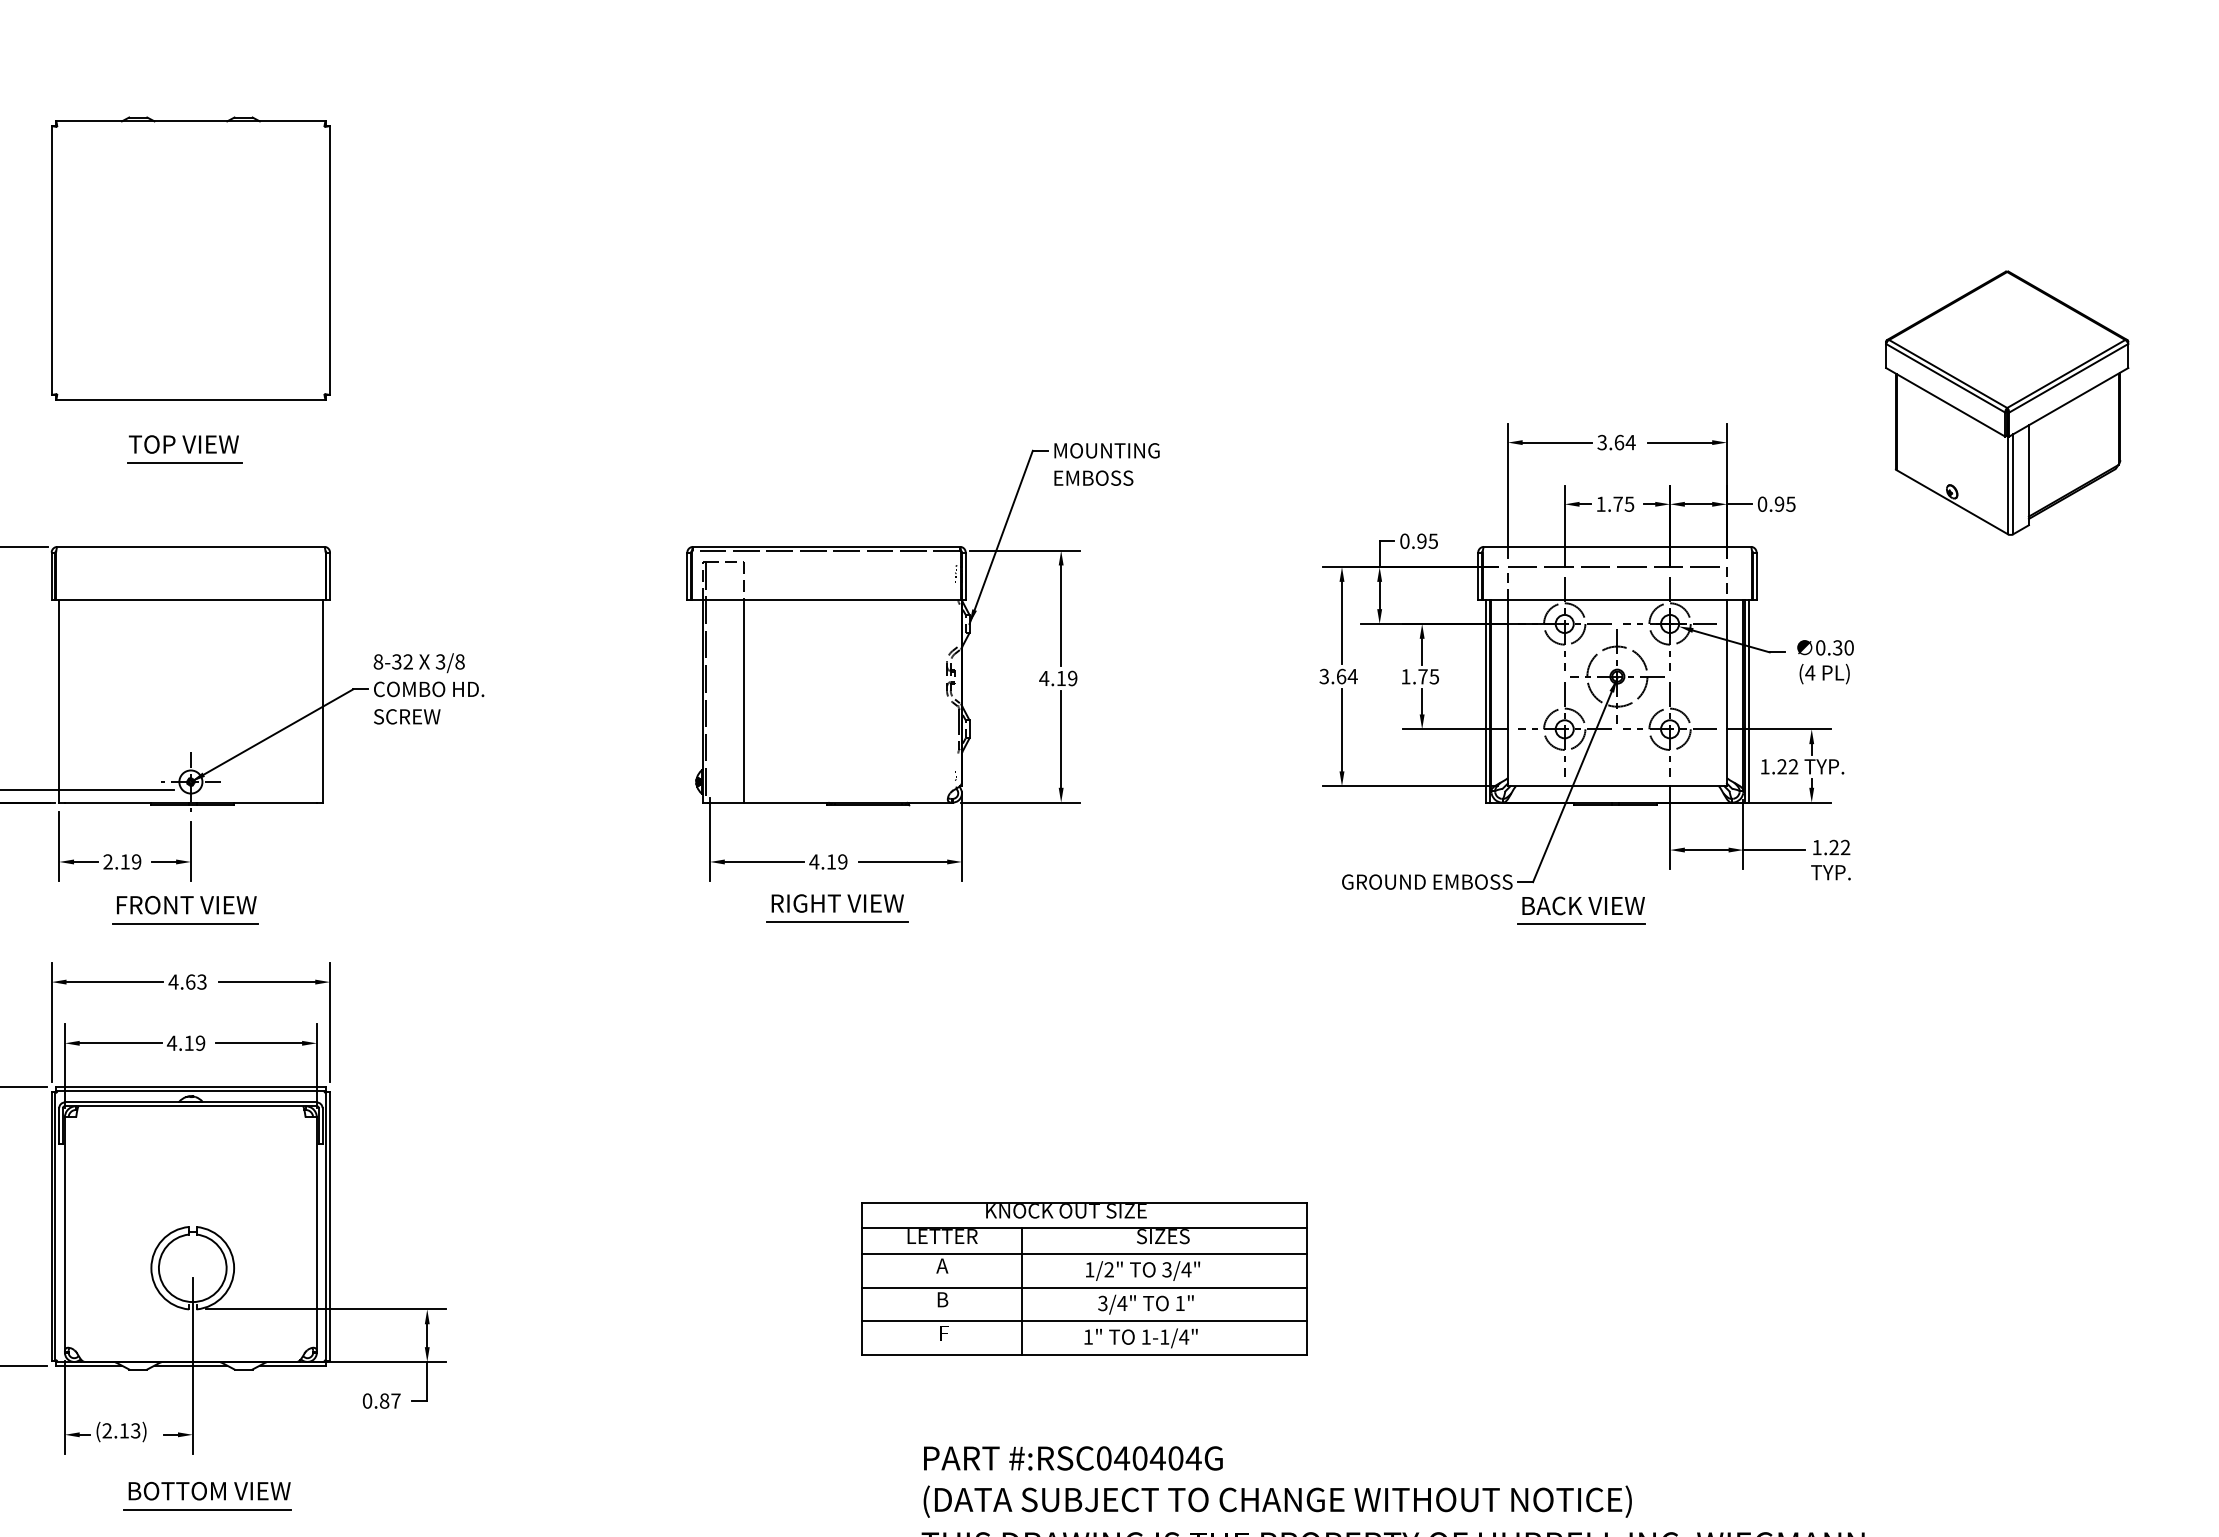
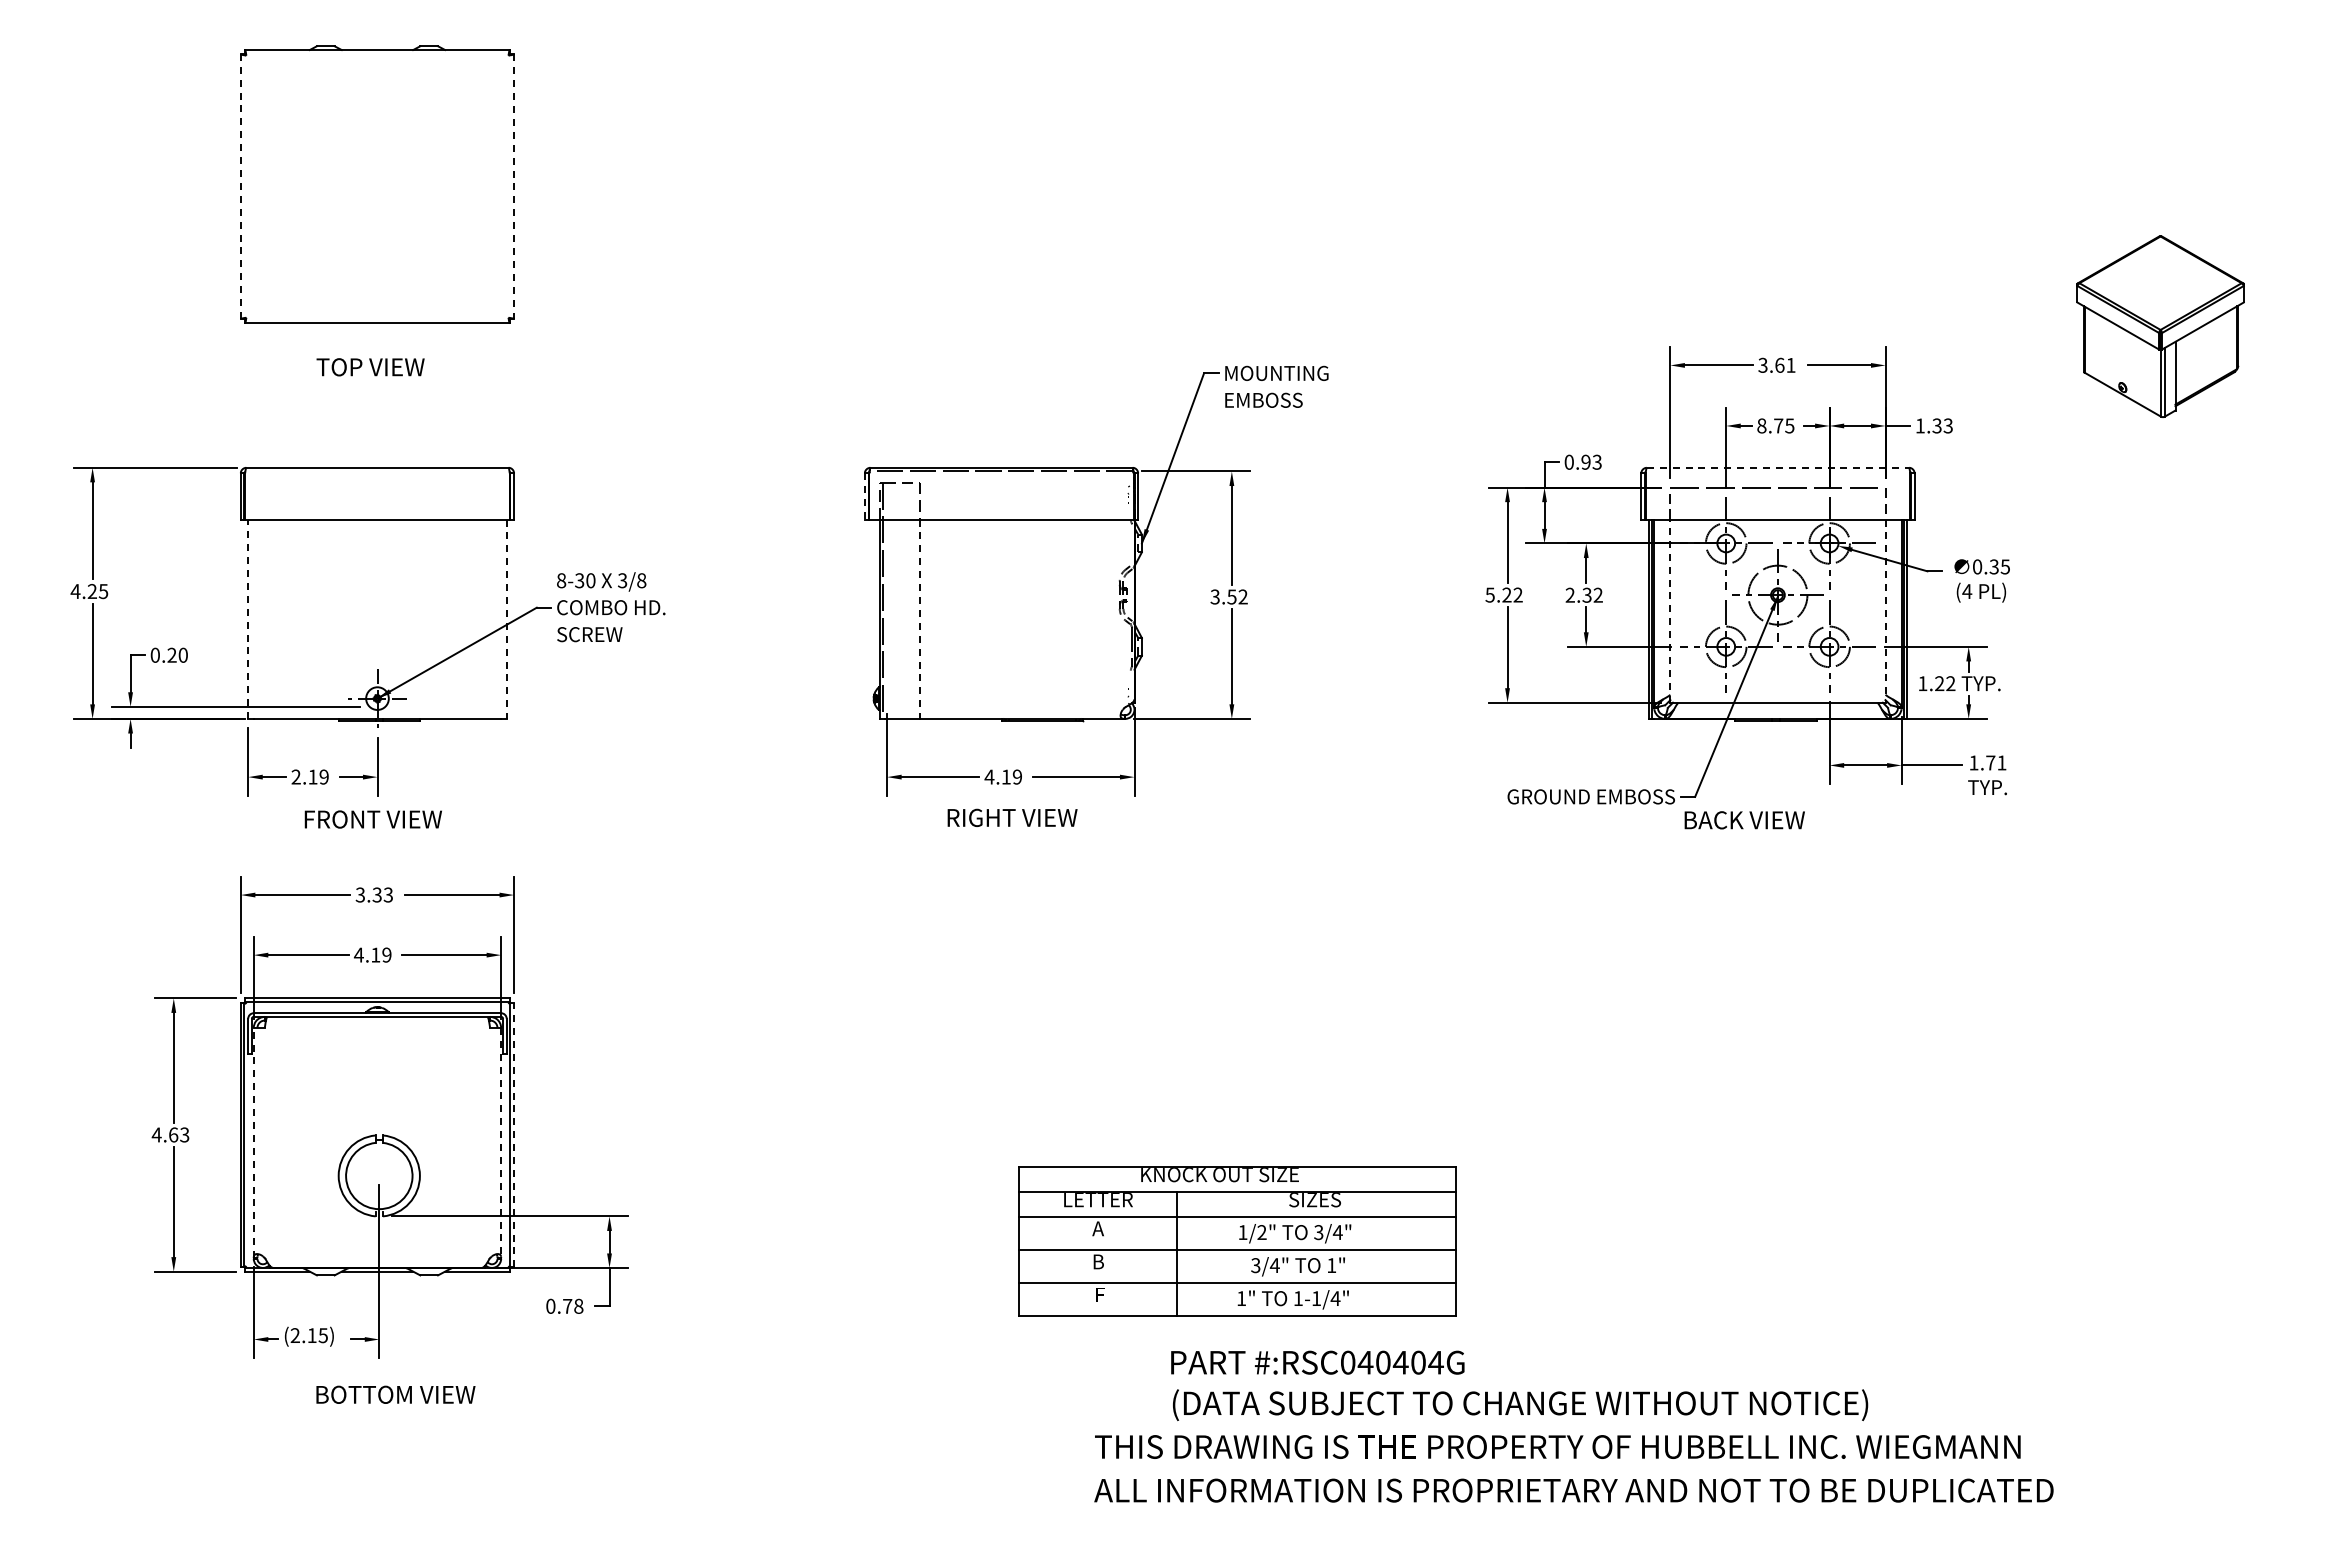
line: (51, 260) -> (240, 186), solid -> dashed
line: (330, 261) -> (514, 187), solid -> dashed
part: (2007, 402) -> (2160, 326), size x0.7
text: (1630, 442) -> (1790, 365), 3.64 -> 3.61
line: (184, 462) -> (371, 384), removed
text: (1600, 503) -> (1761, 425), 1.75 -> 8.75
text: (1775, 503) -> (1933, 425), 0.95 -> 1.33
text: (1433, 540) -> (1597, 461), 0.95 -> 0.93
line: (1617, 546) -> (1778, 467), solid -> dashed
line: (686, 576) -> (864, 496), solid -> dashed
text: (1849, 647) -> (2005, 566), 0.30 -> 0.35
text: (407, 661) -> (590, 580), 8-32 -> 8-30
text: (1338, 675) -> (1504, 594), 3.64 -> 5.22
text: (1419, 675) -> (1583, 594), 1.75 -> 2.32
text: (1057, 677) -> (1228, 596), 4.19 -> 3.52
line: (1507, 693) -> (1670, 611), solid -> dashed
line: (1726, 693) -> (1885, 611), solid -> dashed
line: (59, 701) -> (248, 619), solid -> dashed
line: (322, 701) -> (506, 619), solid -> dashed
line: (744, 701) -> (920, 619), solid -> dashed
text: (1840, 847) -> (1996, 762), 1.22 -> 1.71
line: (837, 921) -> (1012, 835), removed
line: (184, 923) -> (371, 837), removed
line: (1581, 924) -> (1742, 838), removed
text: (181, 981) -> (368, 894), 4.63 -> 3.33
line: (330, 1226) -> (514, 1134), solid -> dashed
line: (64, 1234) -> (253, 1142), solid -> dashed
line: (317, 1235) -> (501, 1143), solid -> dashed
part: (1084, 1278) -> (1237, 1241), moved
text: (390, 1400) -> (573, 1305), 0.87 -> 0.78
text: (135, 1430) -> (323, 1335), (2.13) -> (2.15)
text: (1073, 1458) -> (1317, 1362), moved
text: (1277, 1501) -> (1520, 1404), moved
line: (207, 1509) -> (393, 1412), removed

